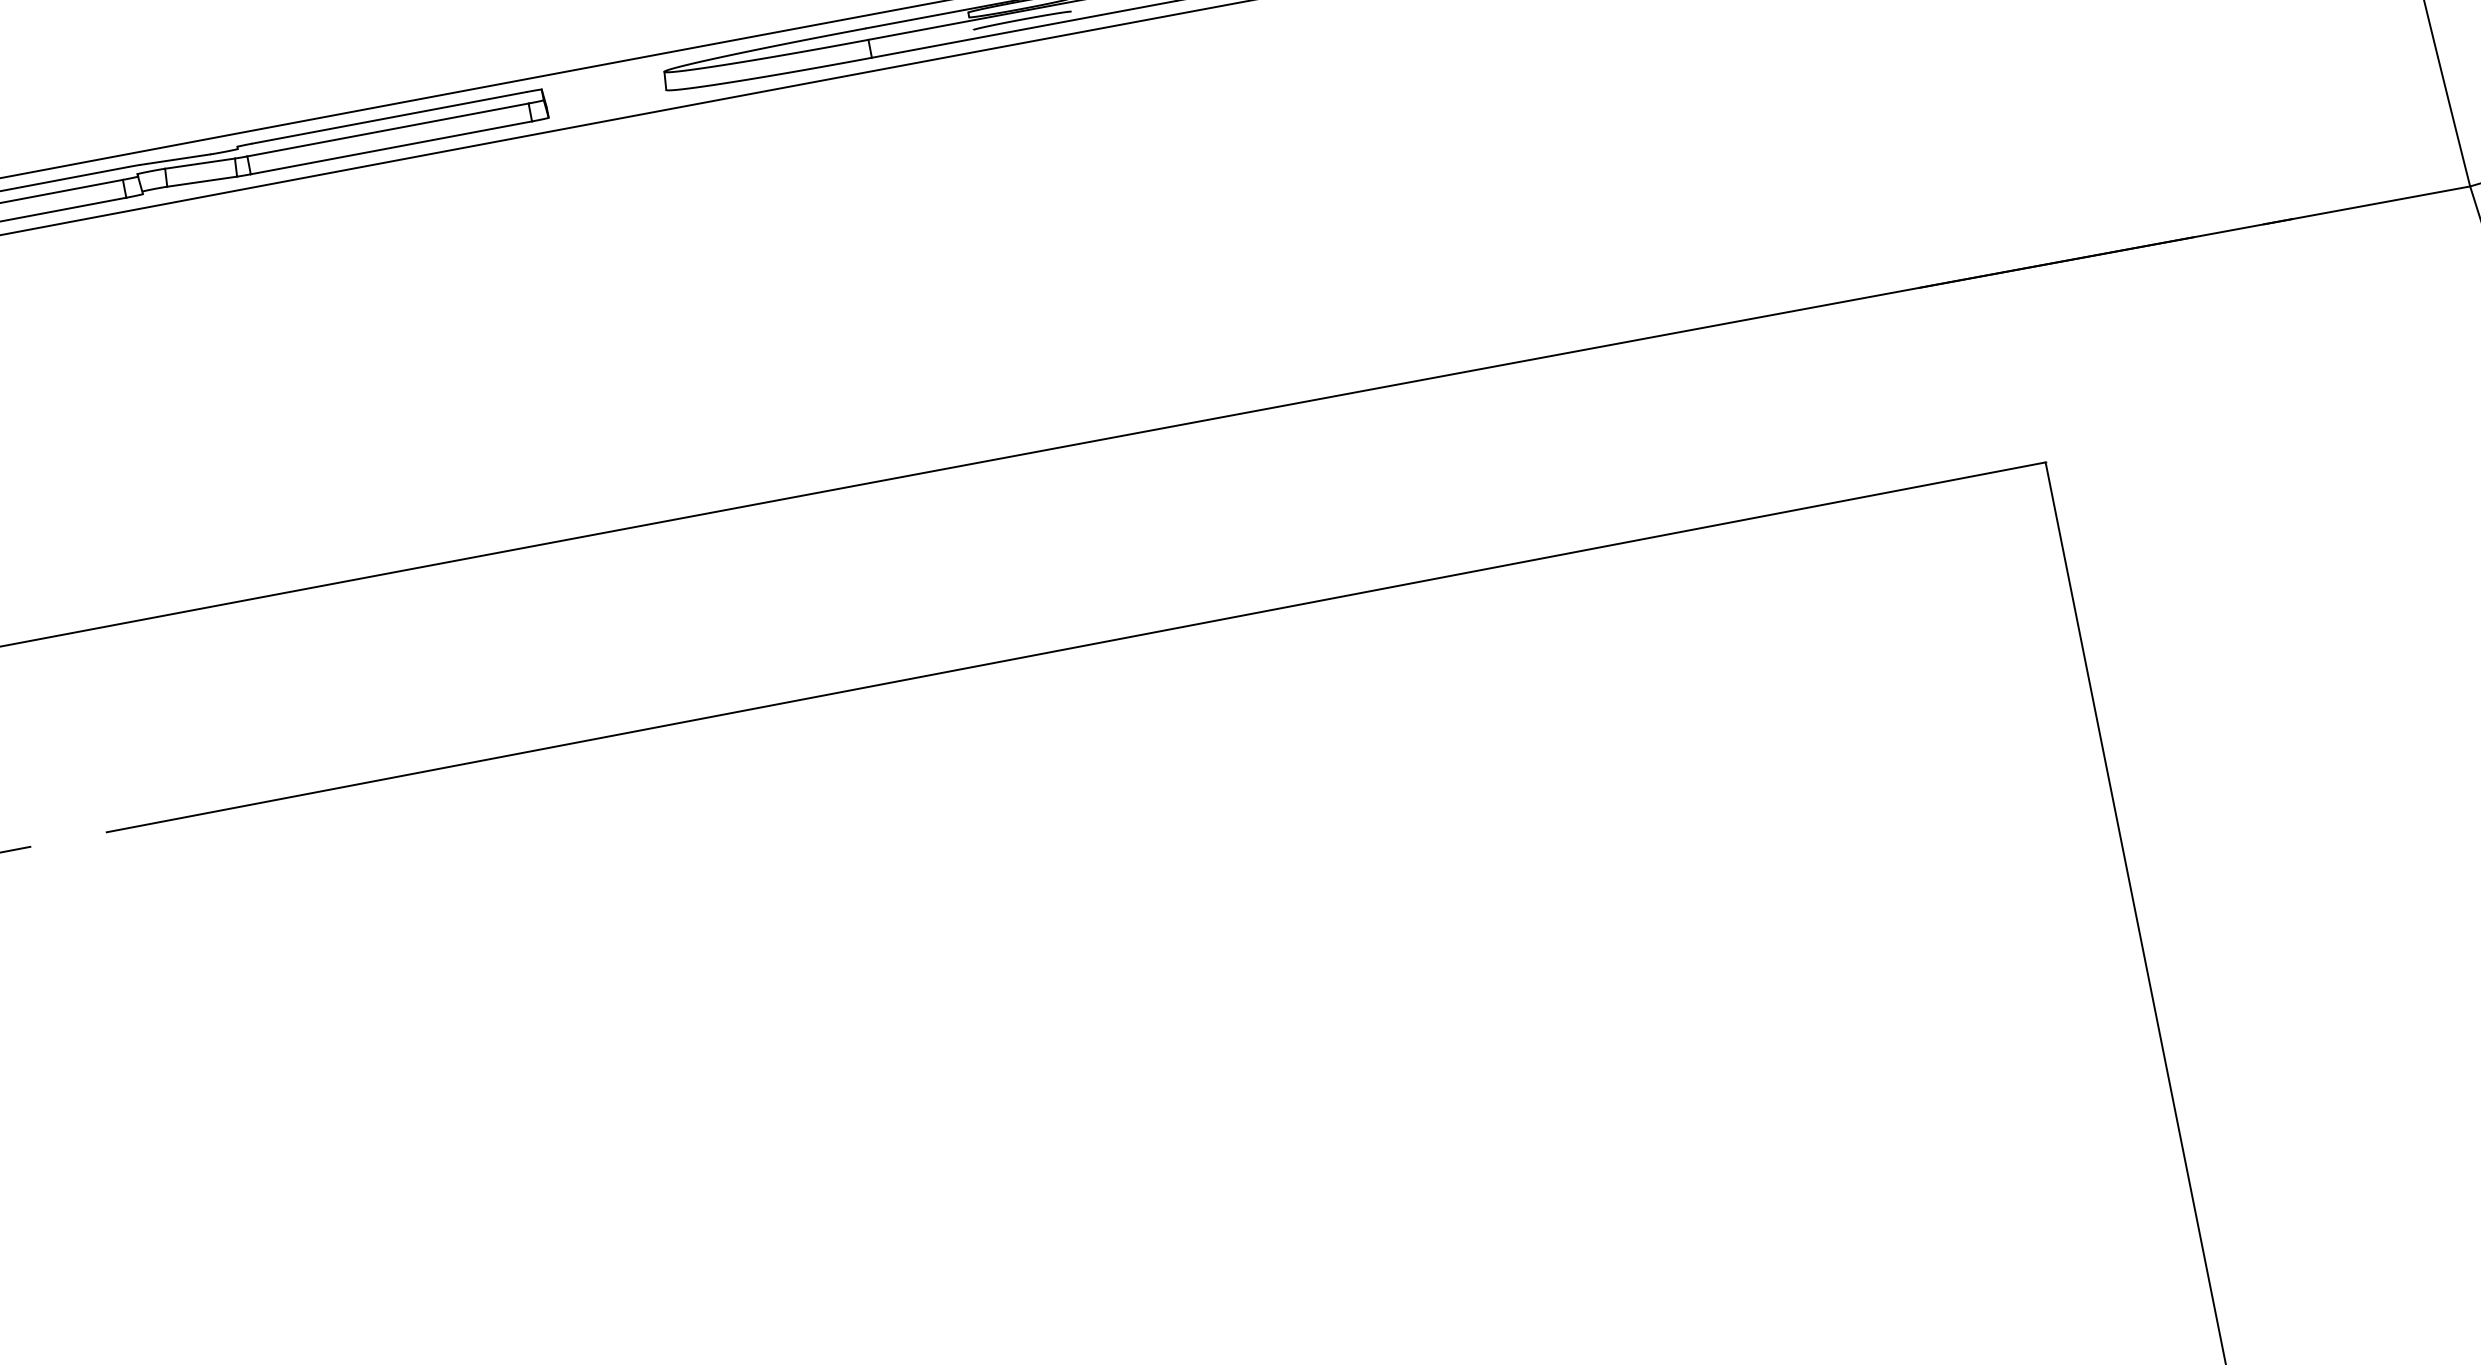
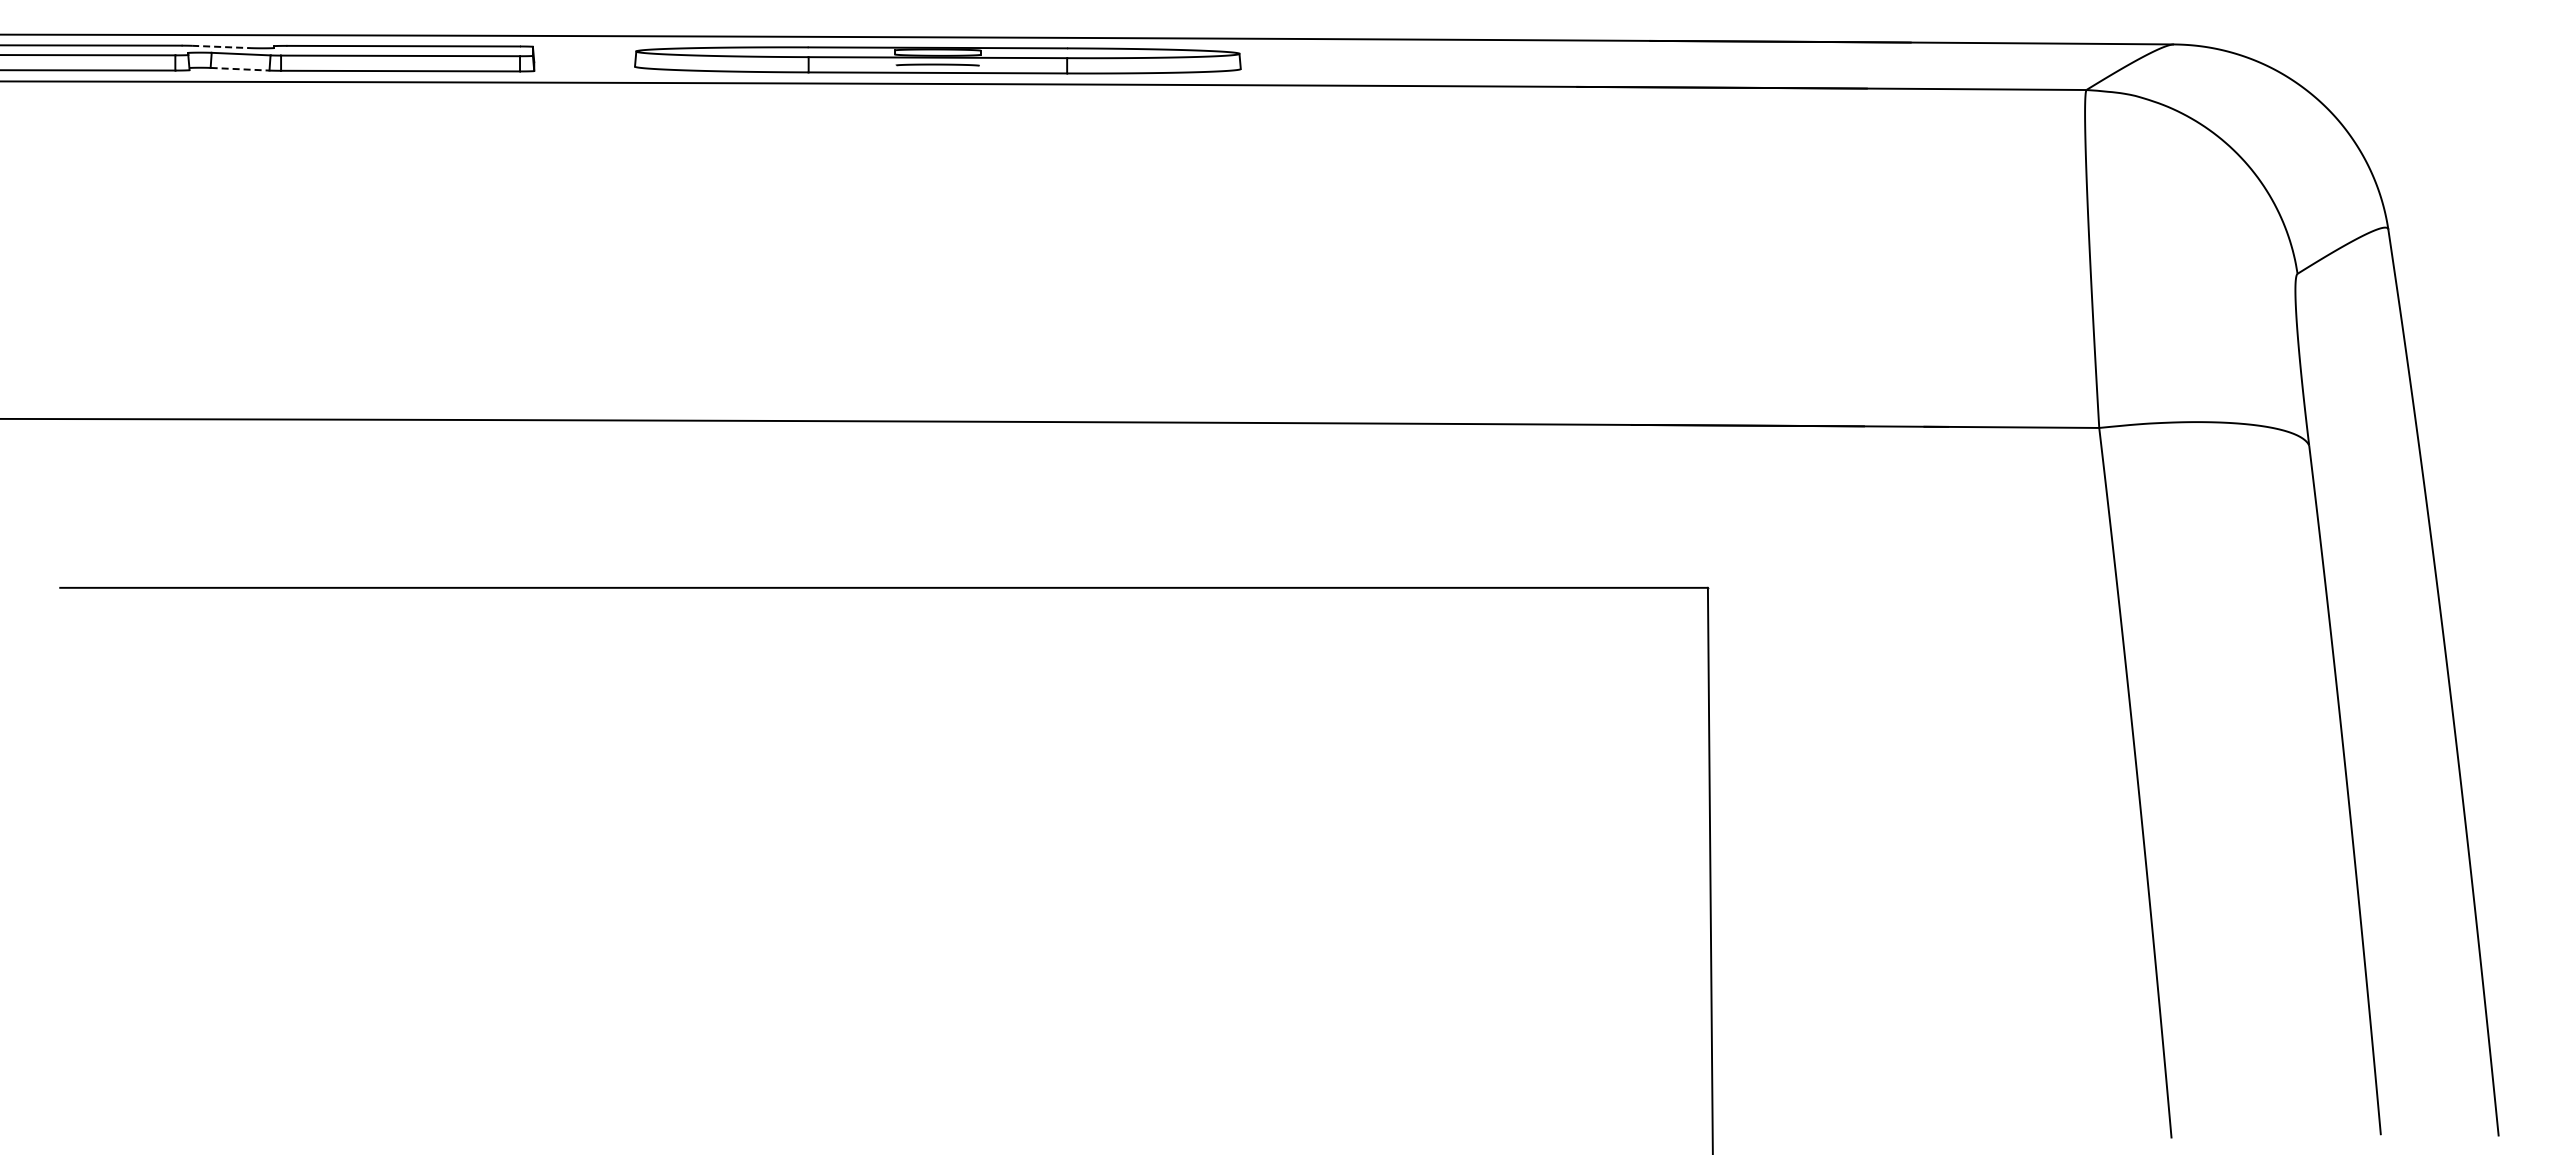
line: (176, 160) -> (222, 47), solid -> dashed
line: (202, 181) -> (240, 69), solid -> dashed

